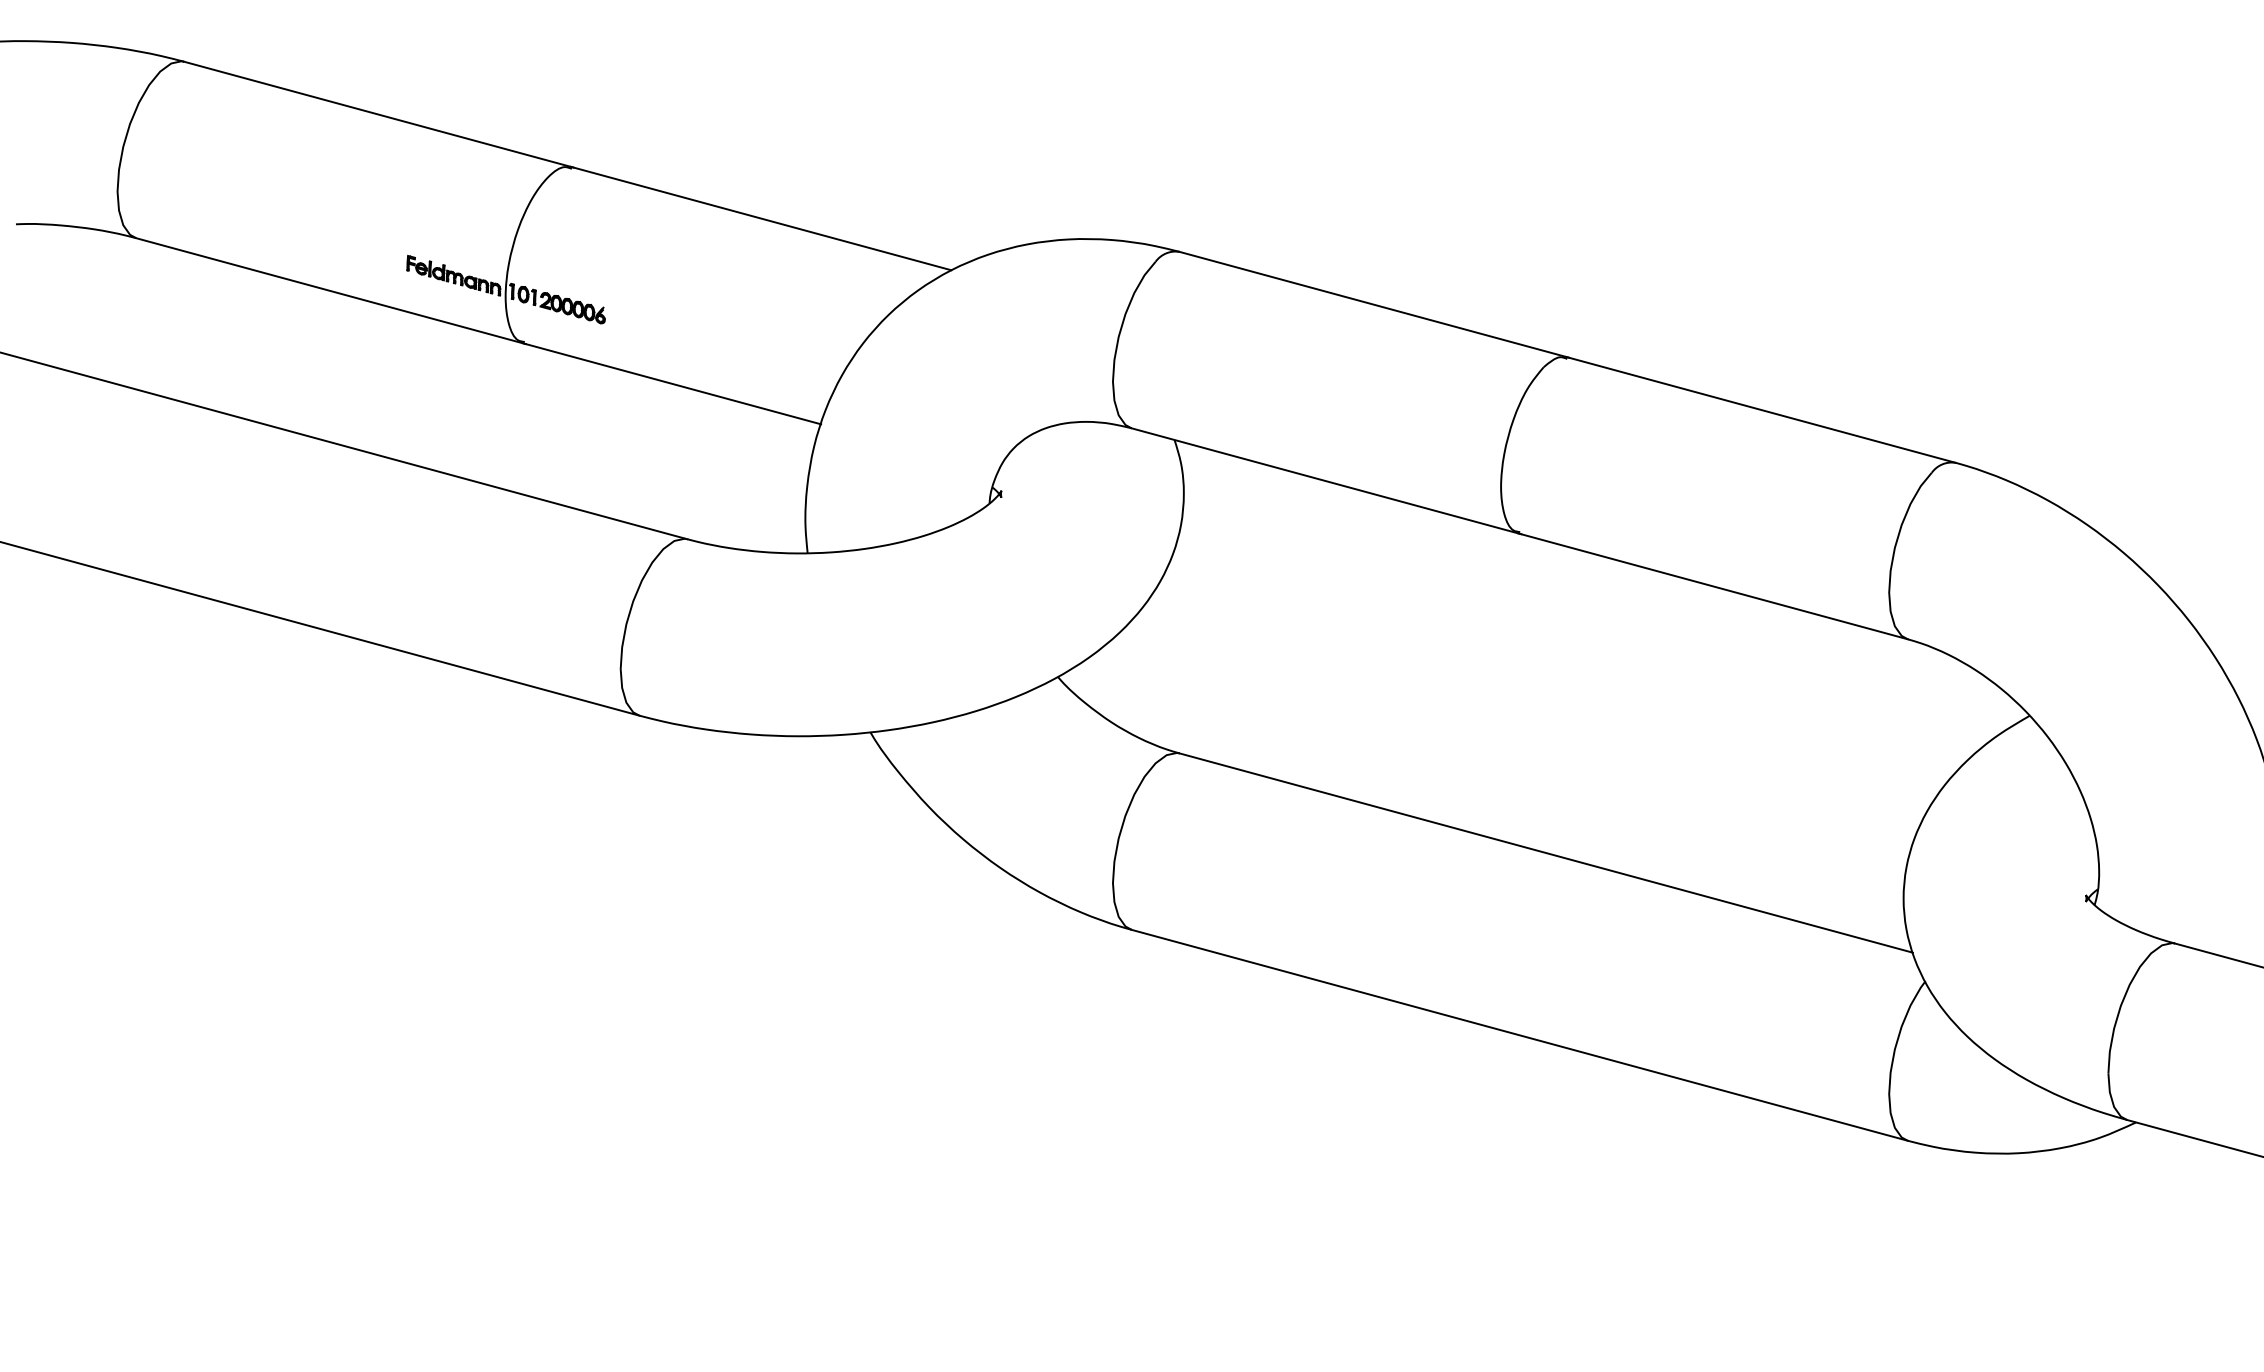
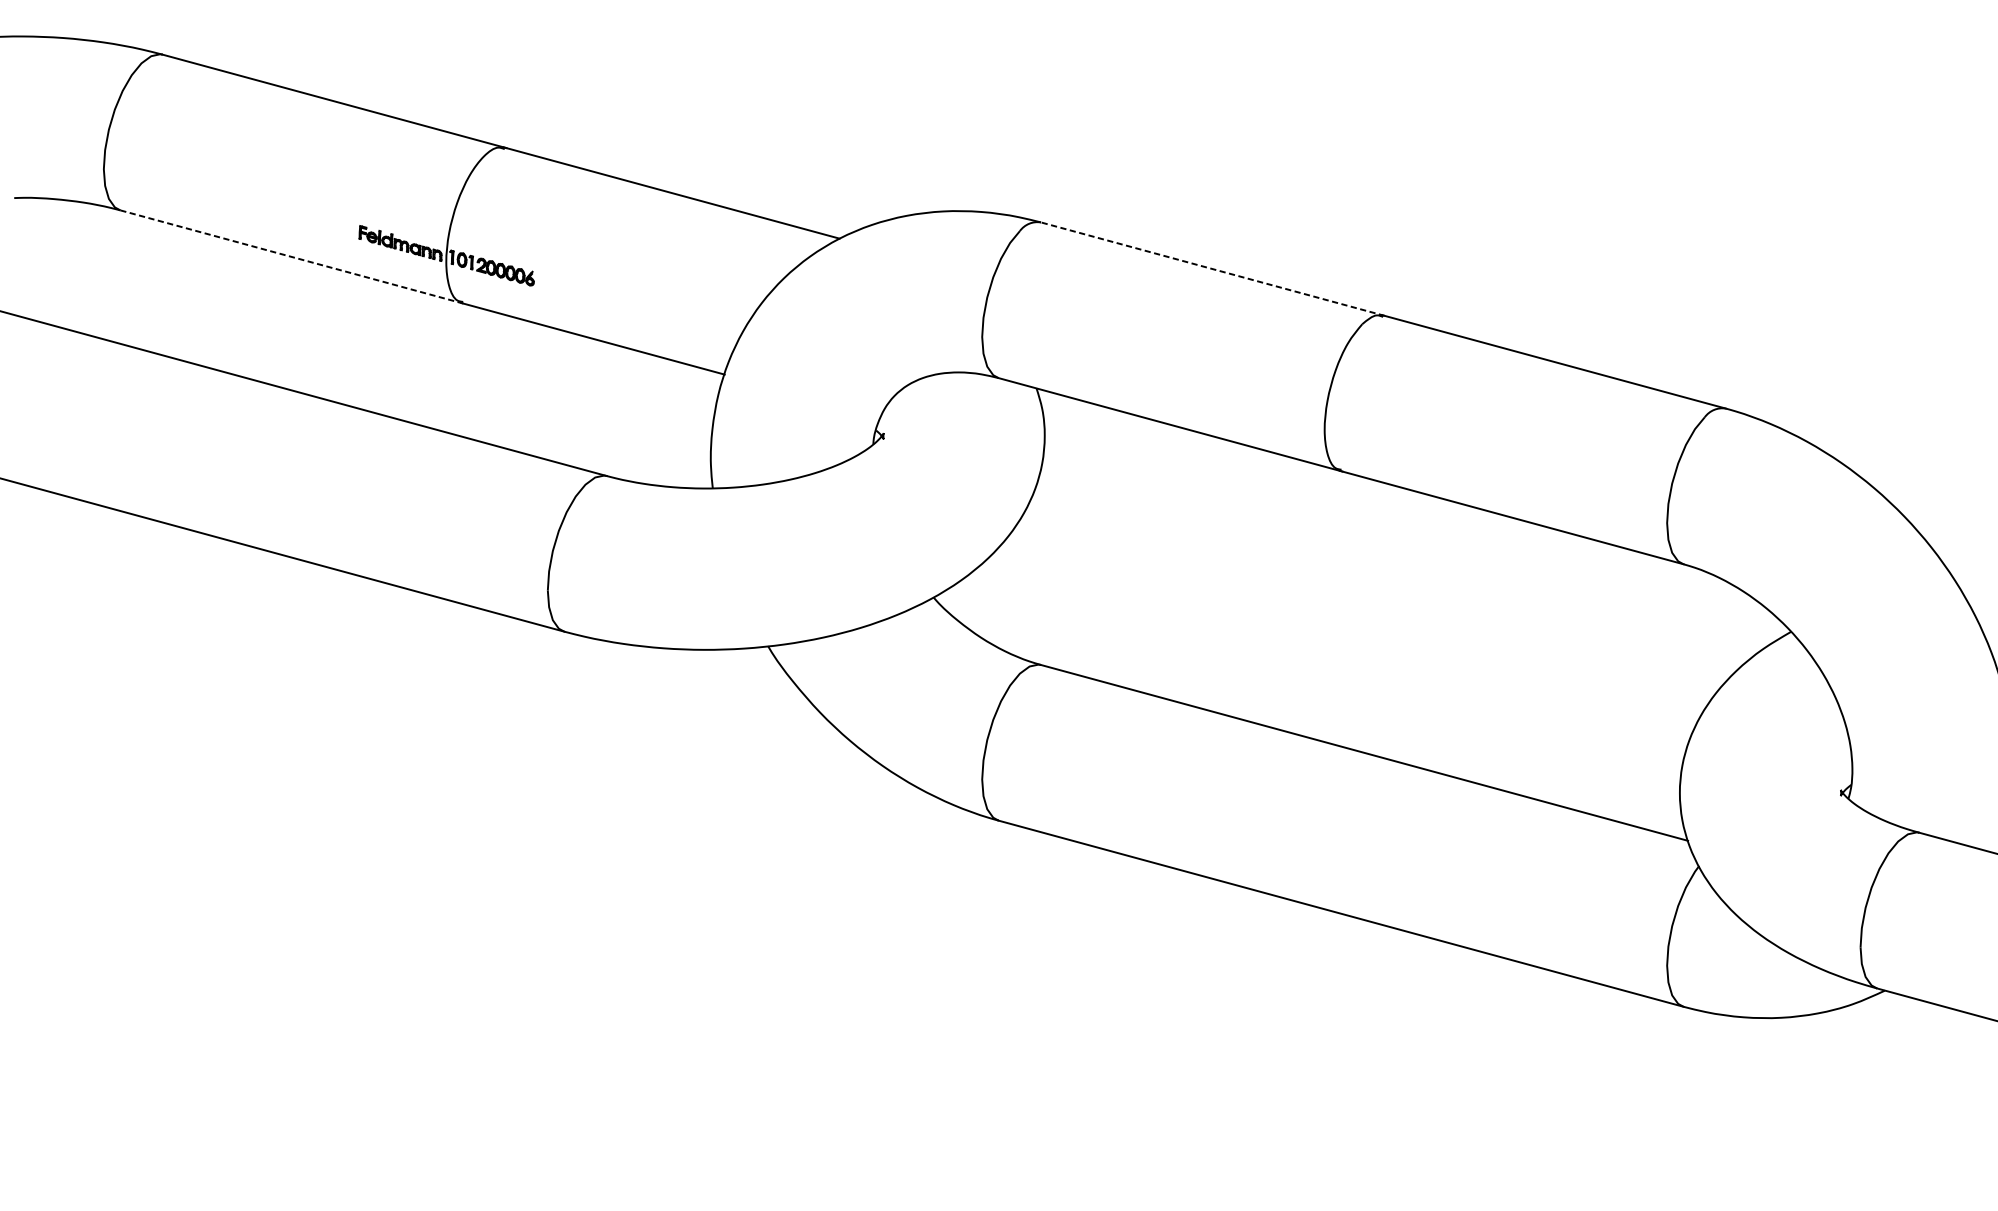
line: (331, 291) -> (292, 257), solid -> dashed
line: (1374, 304) -> (1212, 268), solid -> dashed

